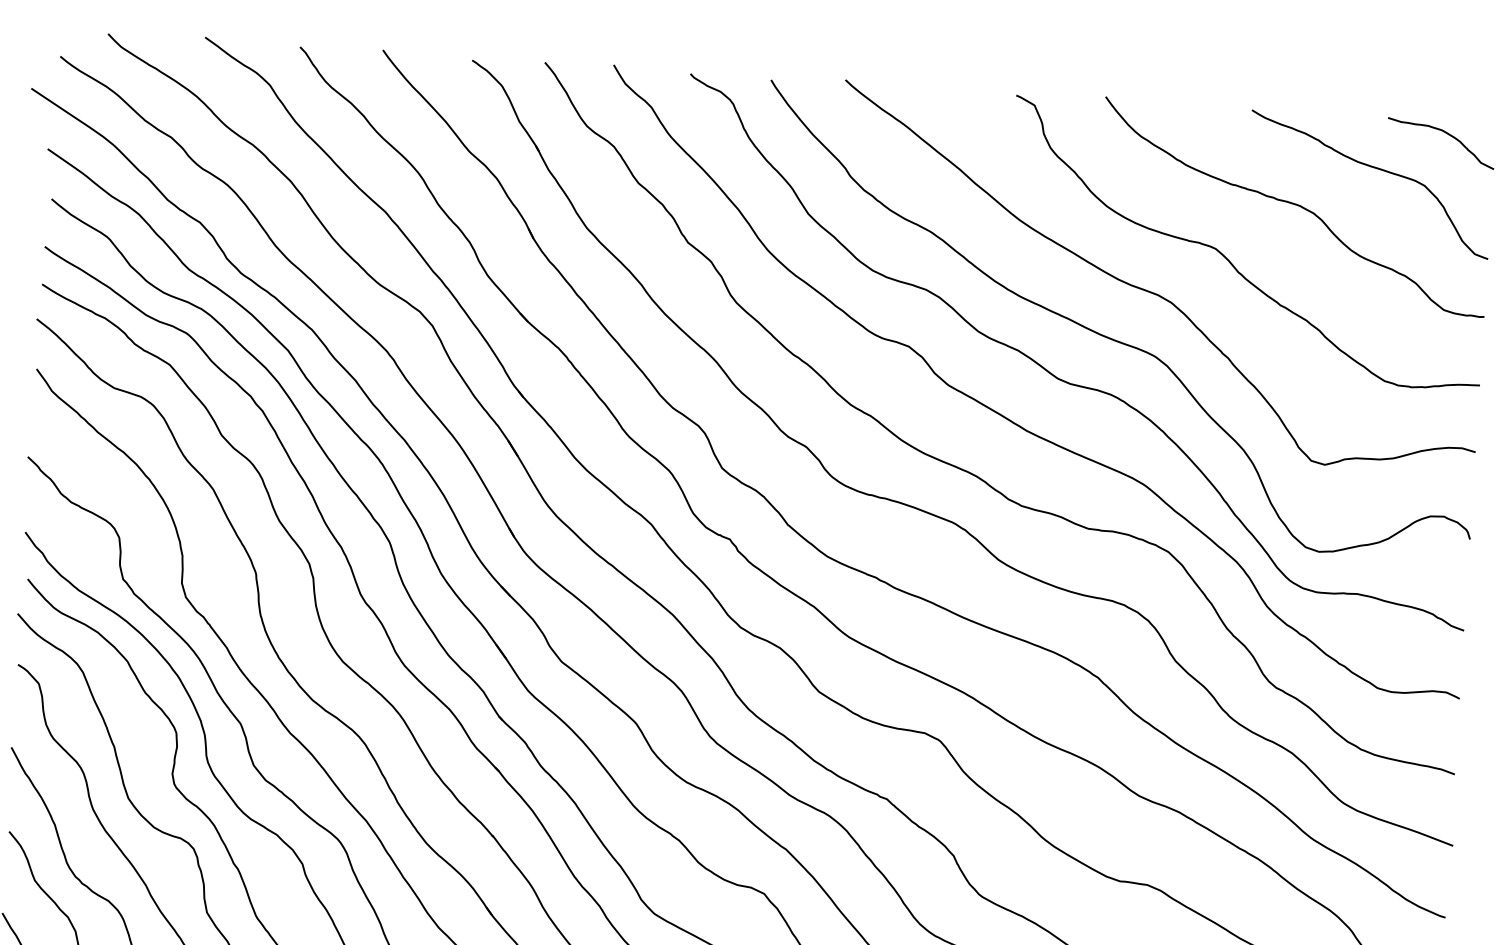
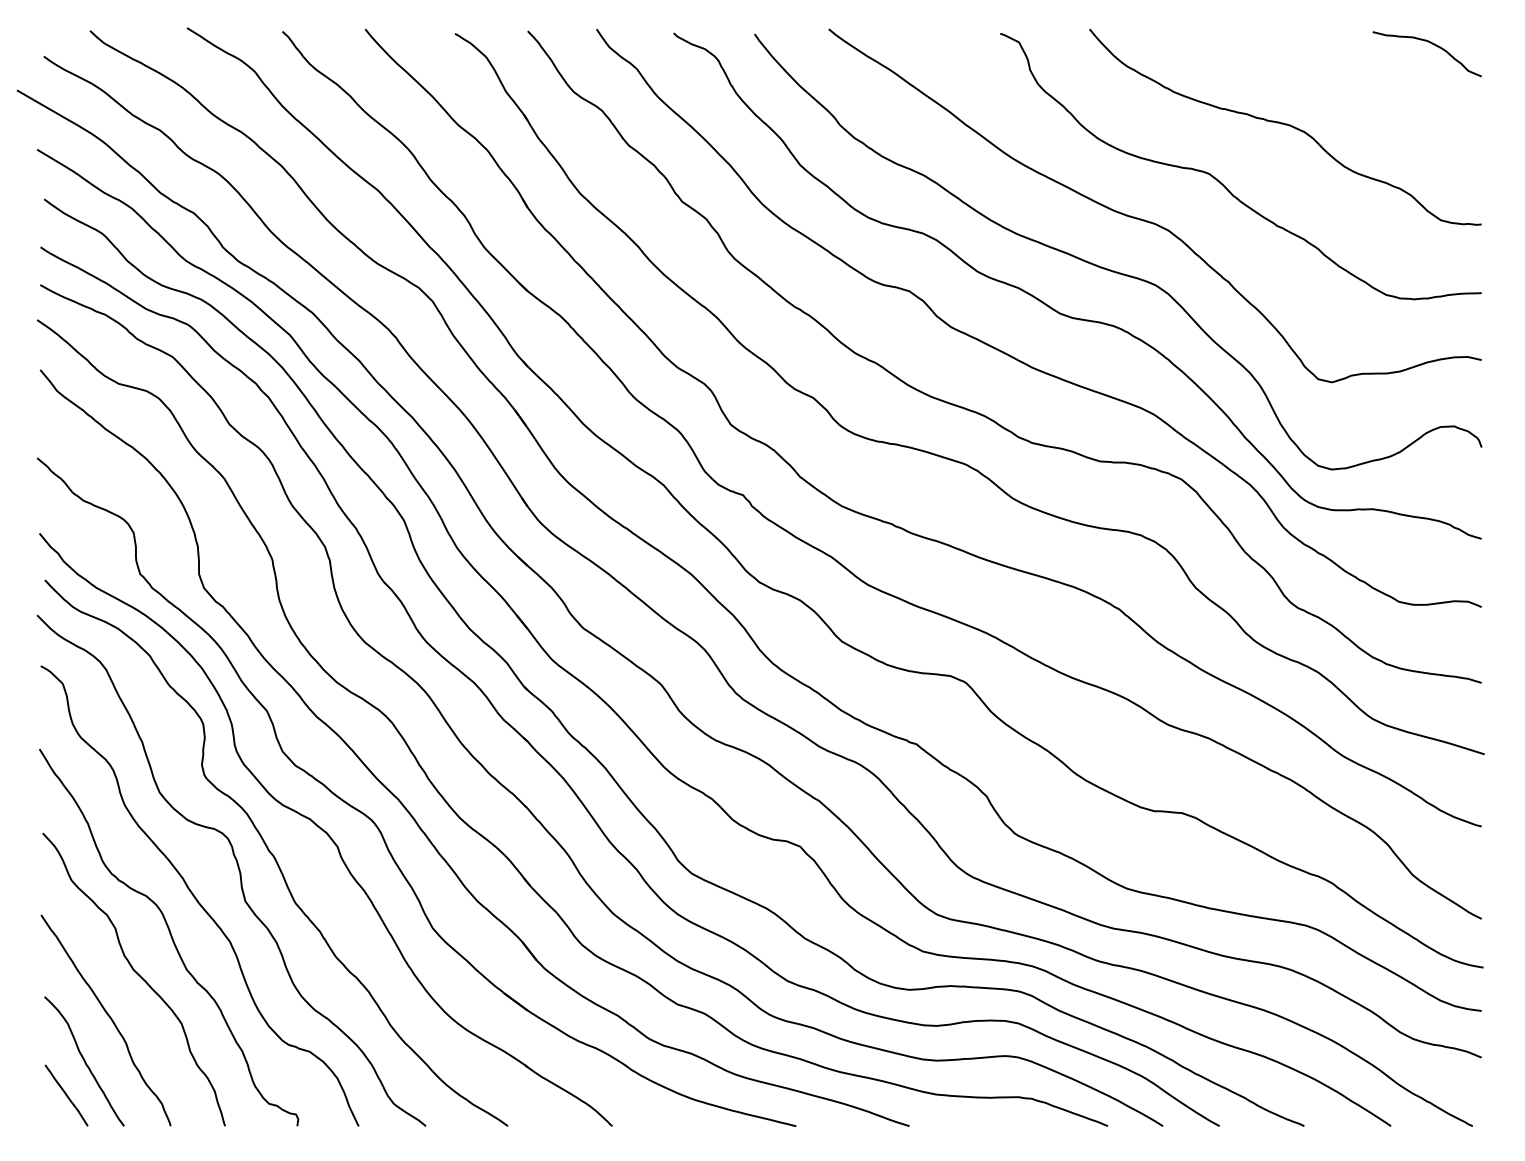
curve: (1373, 168) -> (1361, 83), removed

